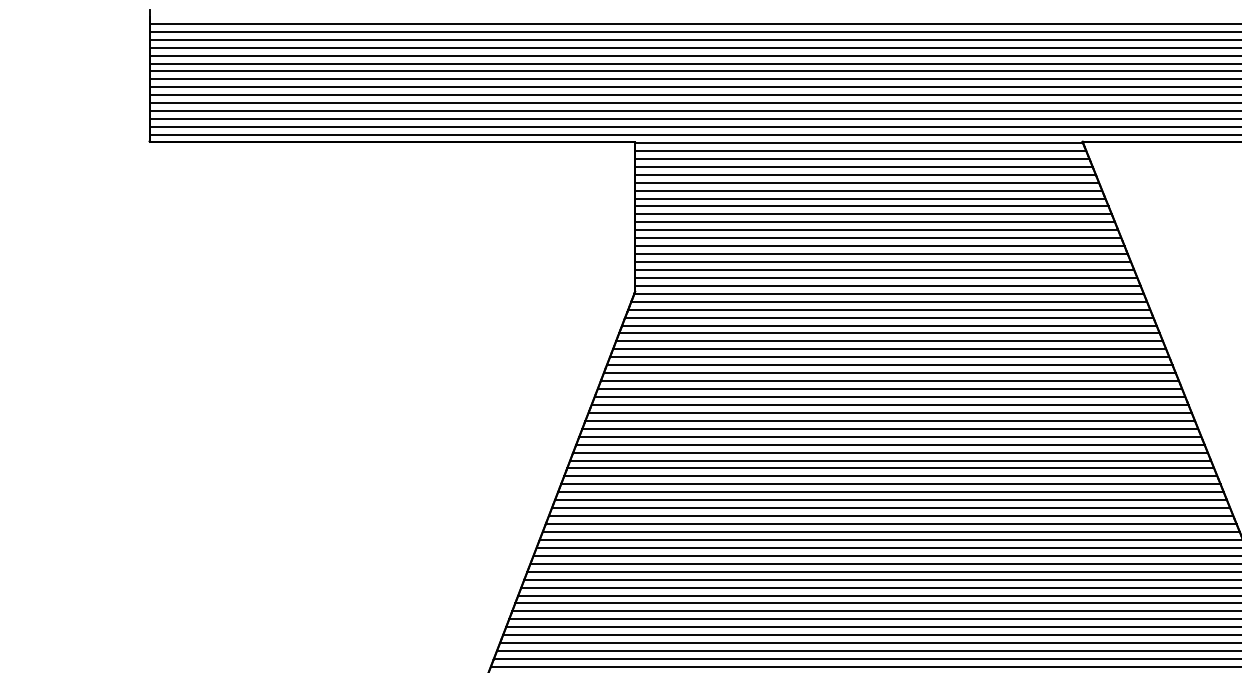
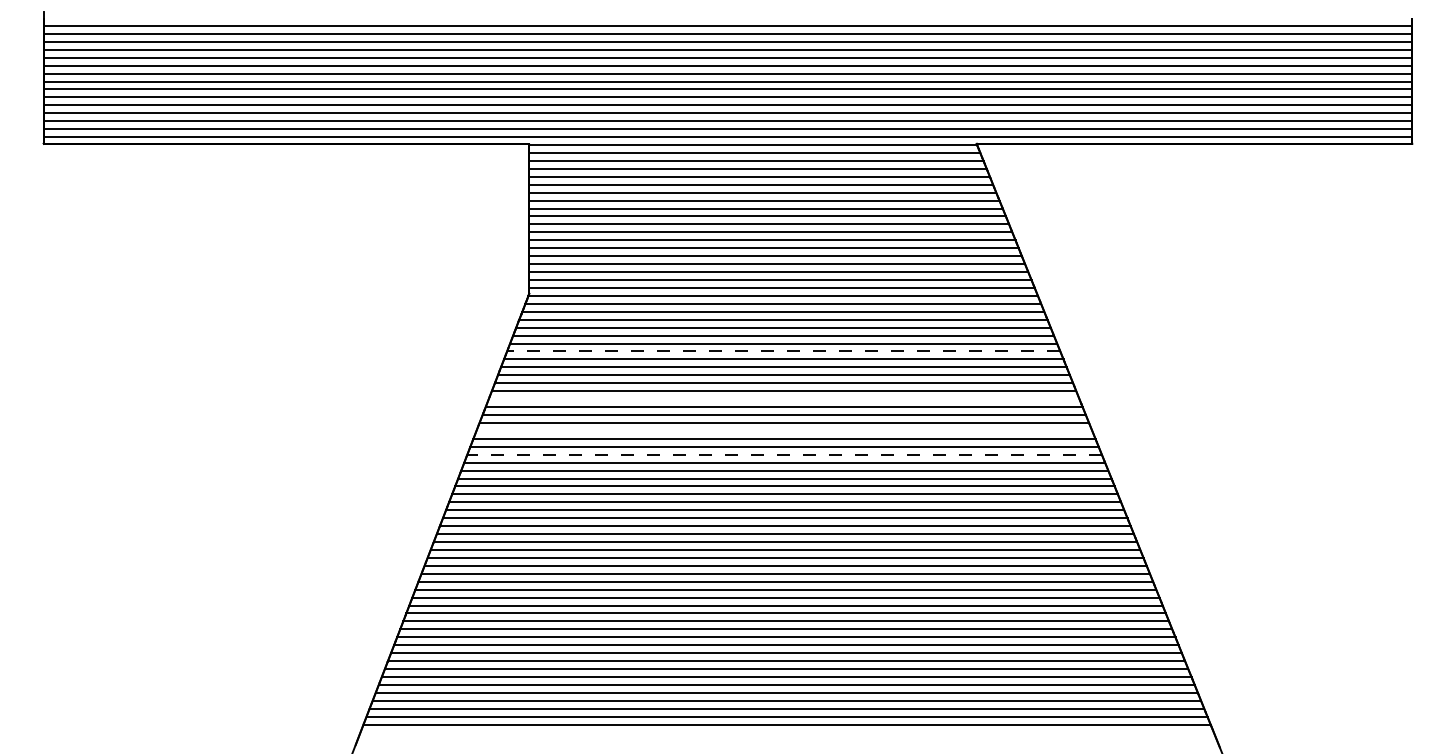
line: (889, 349) -> (783, 351), solid -> dashed
line: (889, 397) -> (783, 399), removed
line: (890, 428) -> (784, 430), removed
line: (890, 452) -> (784, 454), solid -> dashed

